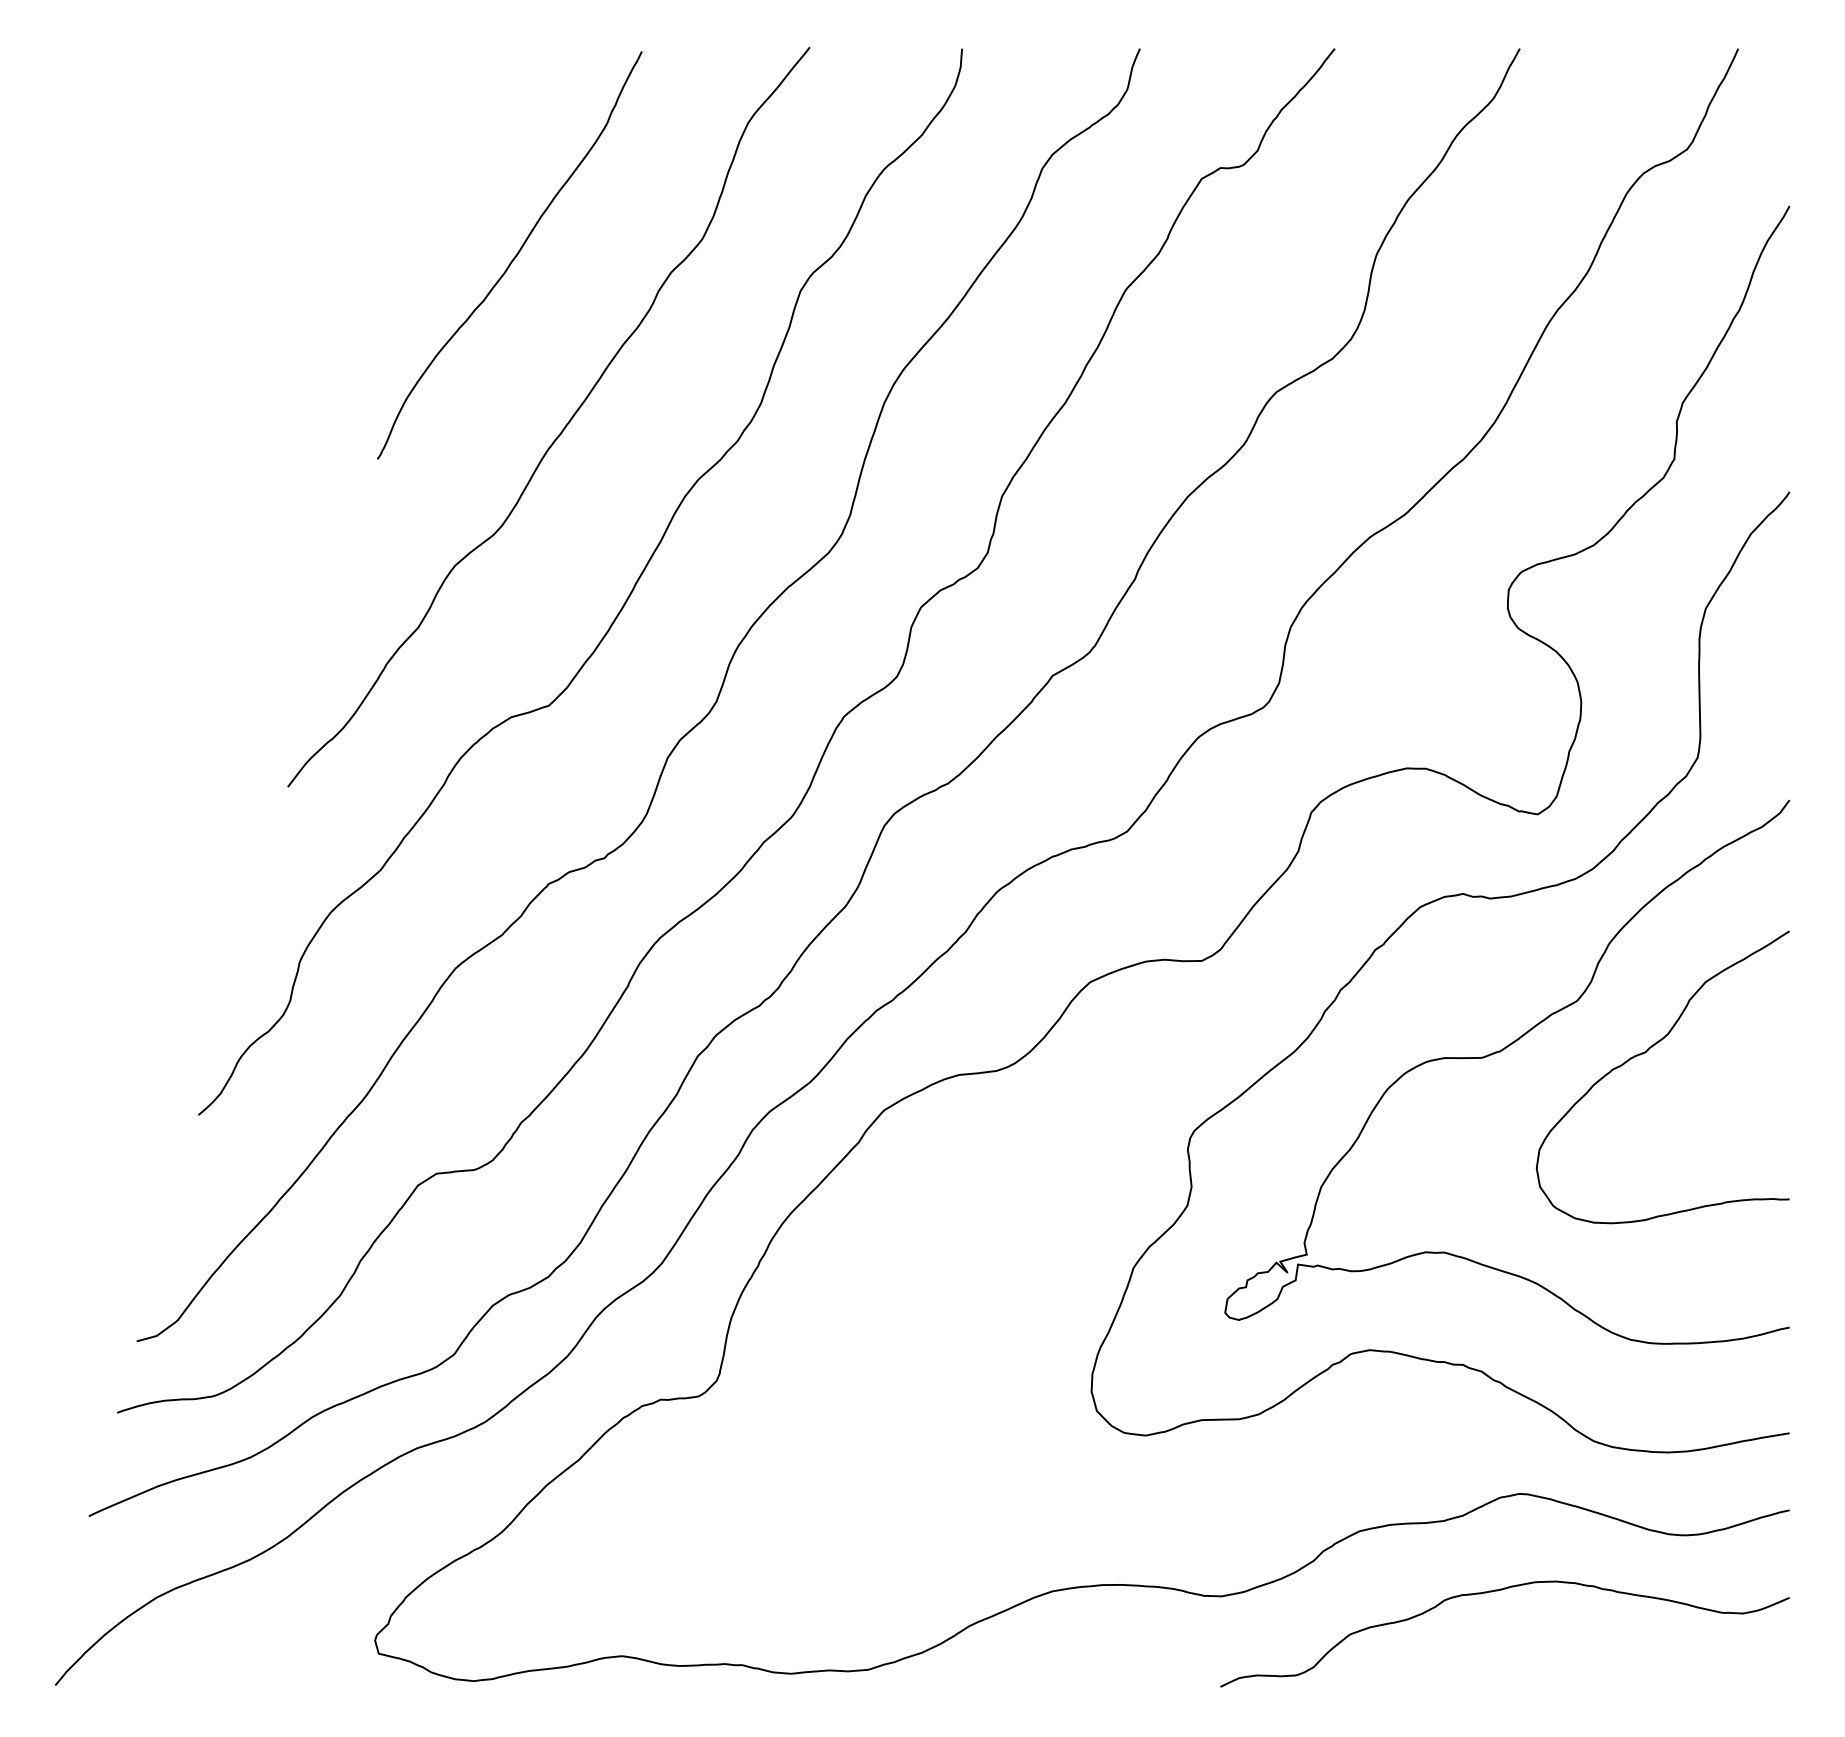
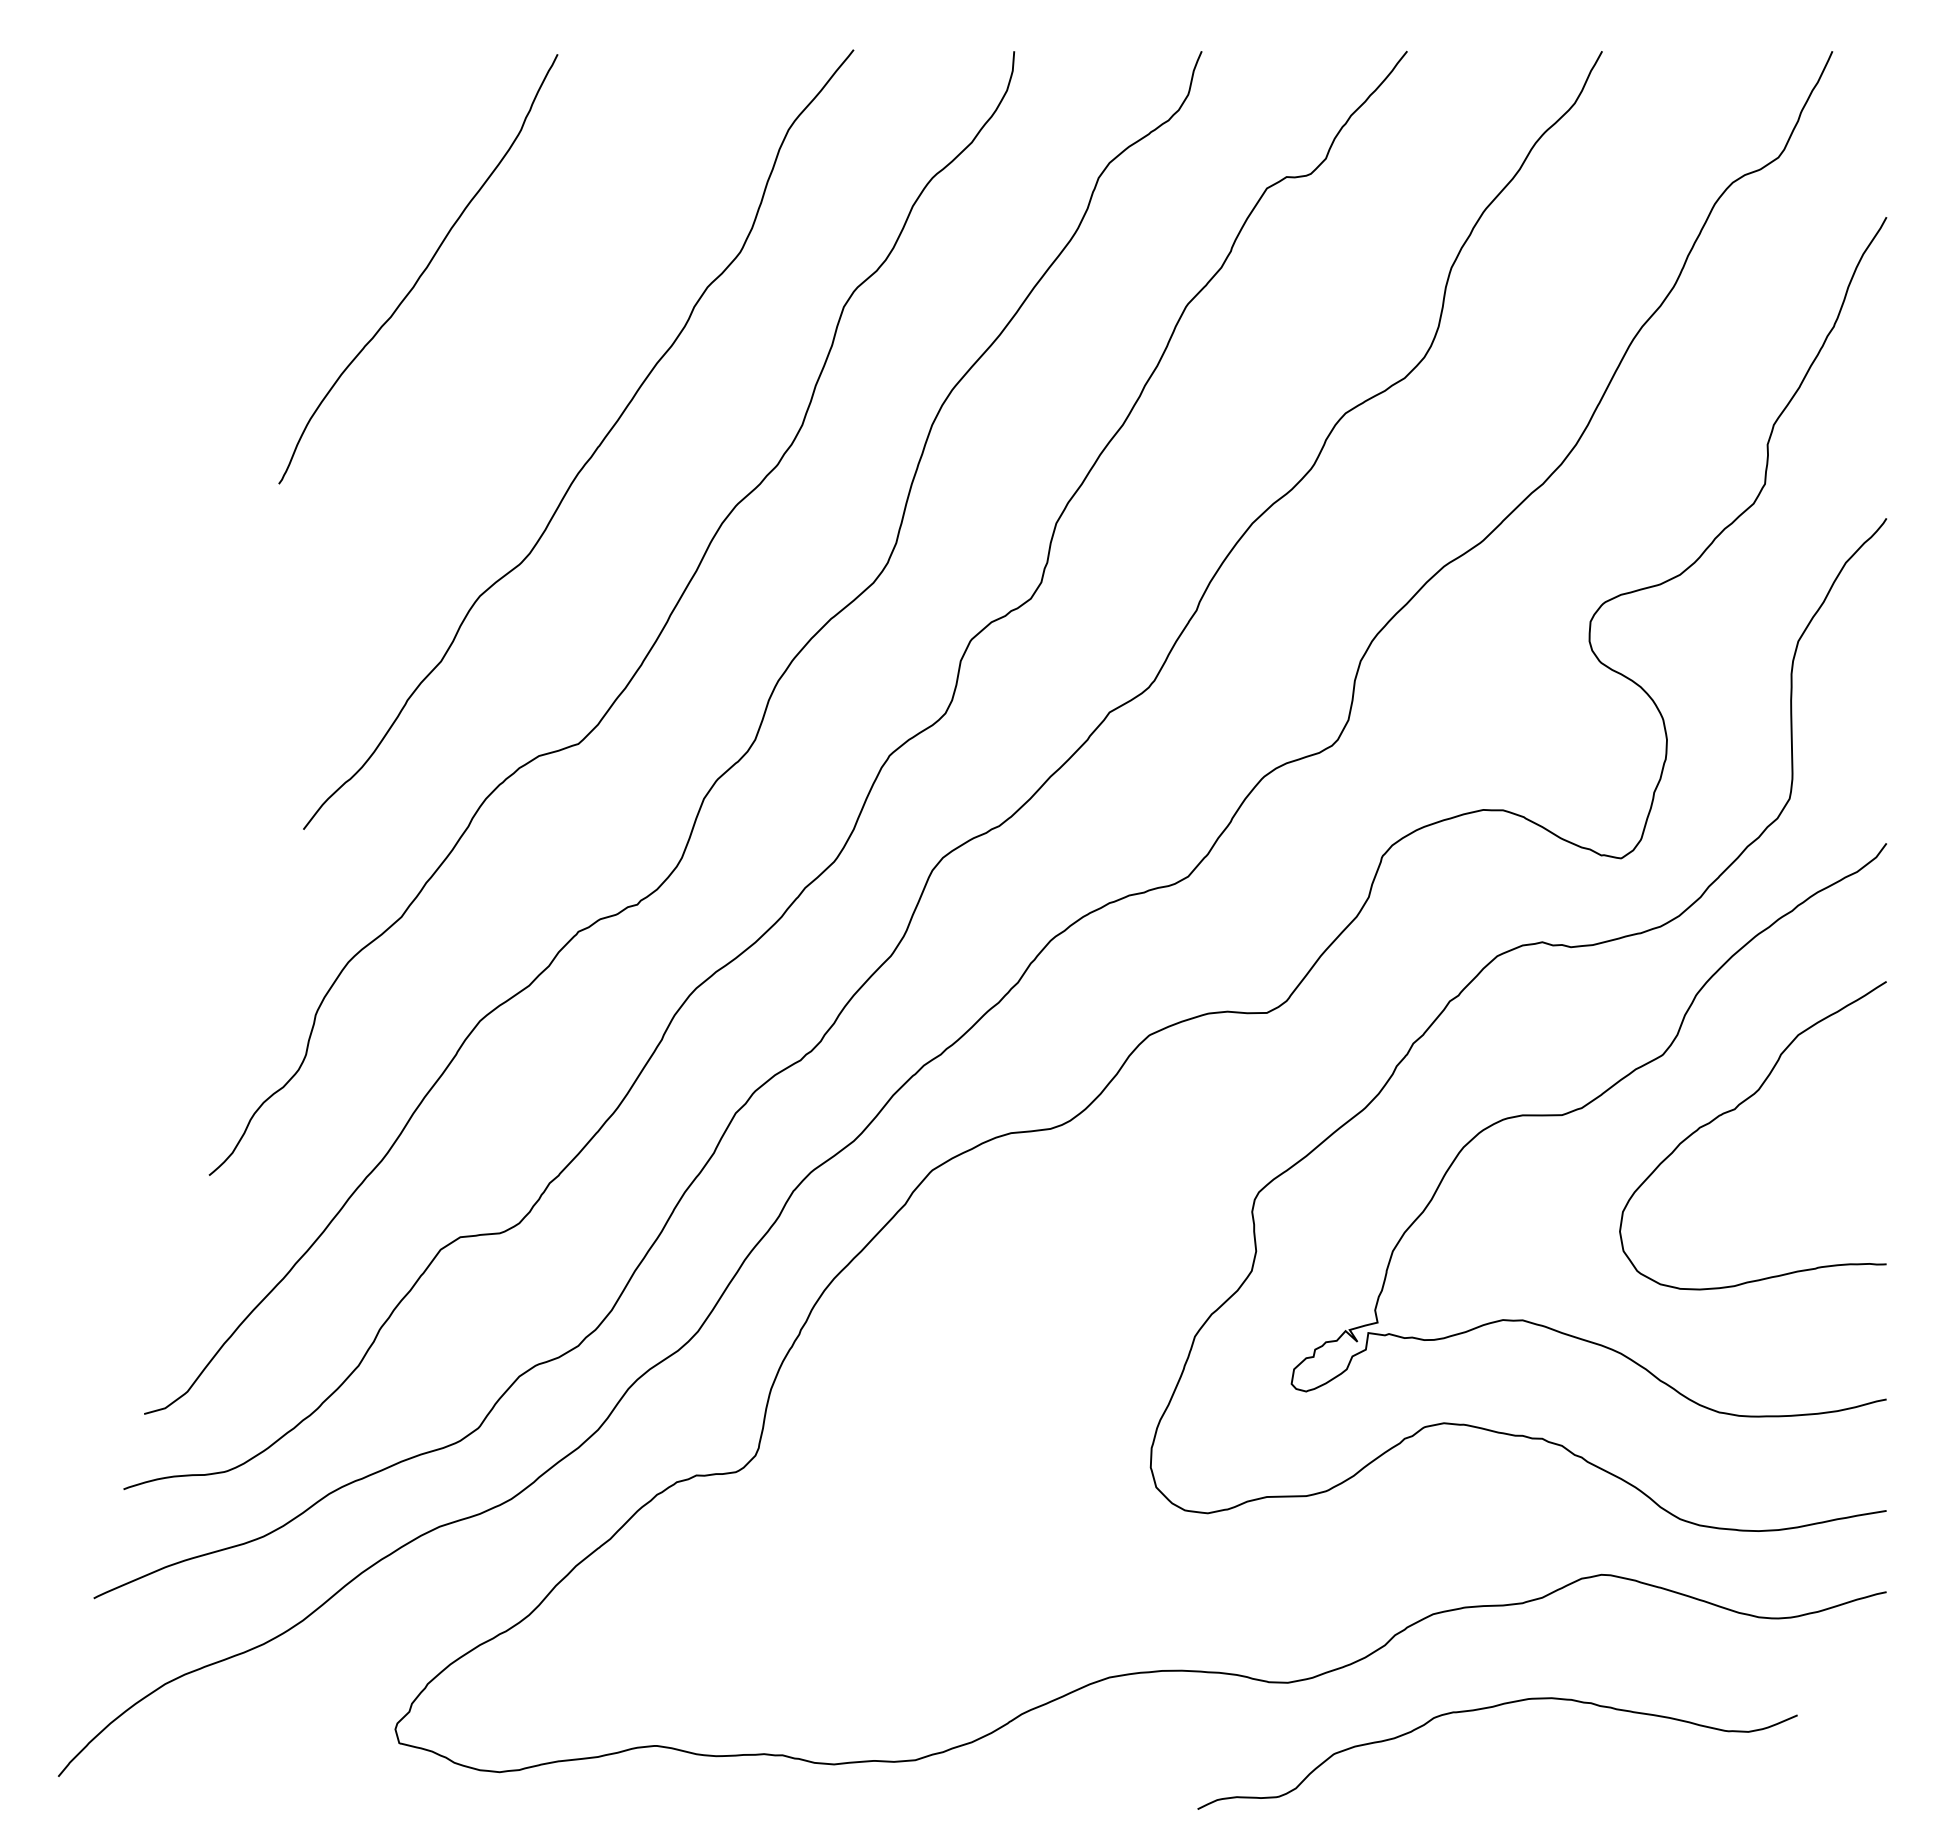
curve: (513, 257) -> (422, 271), moved
curve: (1498, 1591) -> (1490, 1708), moved

